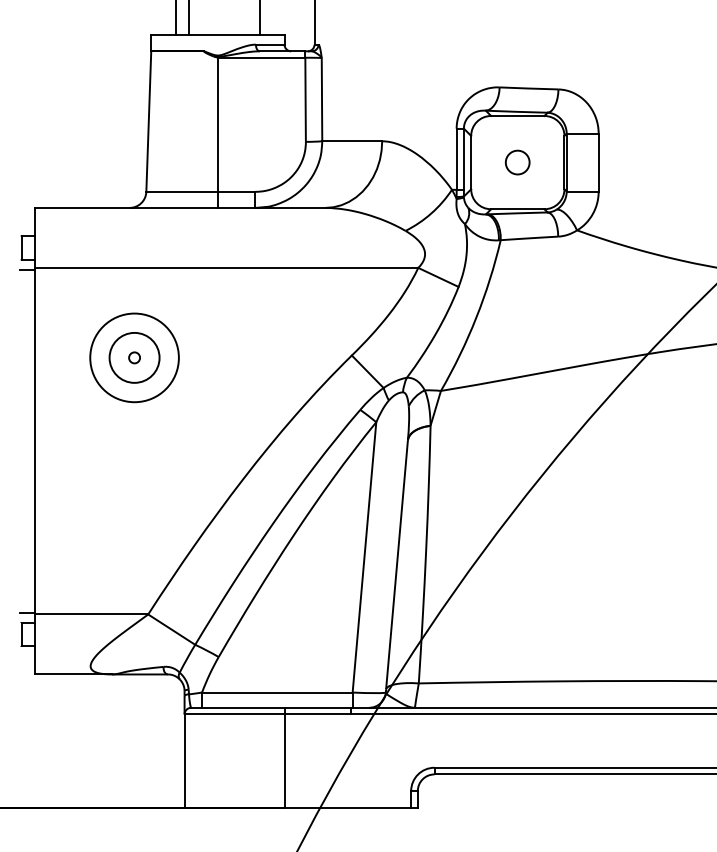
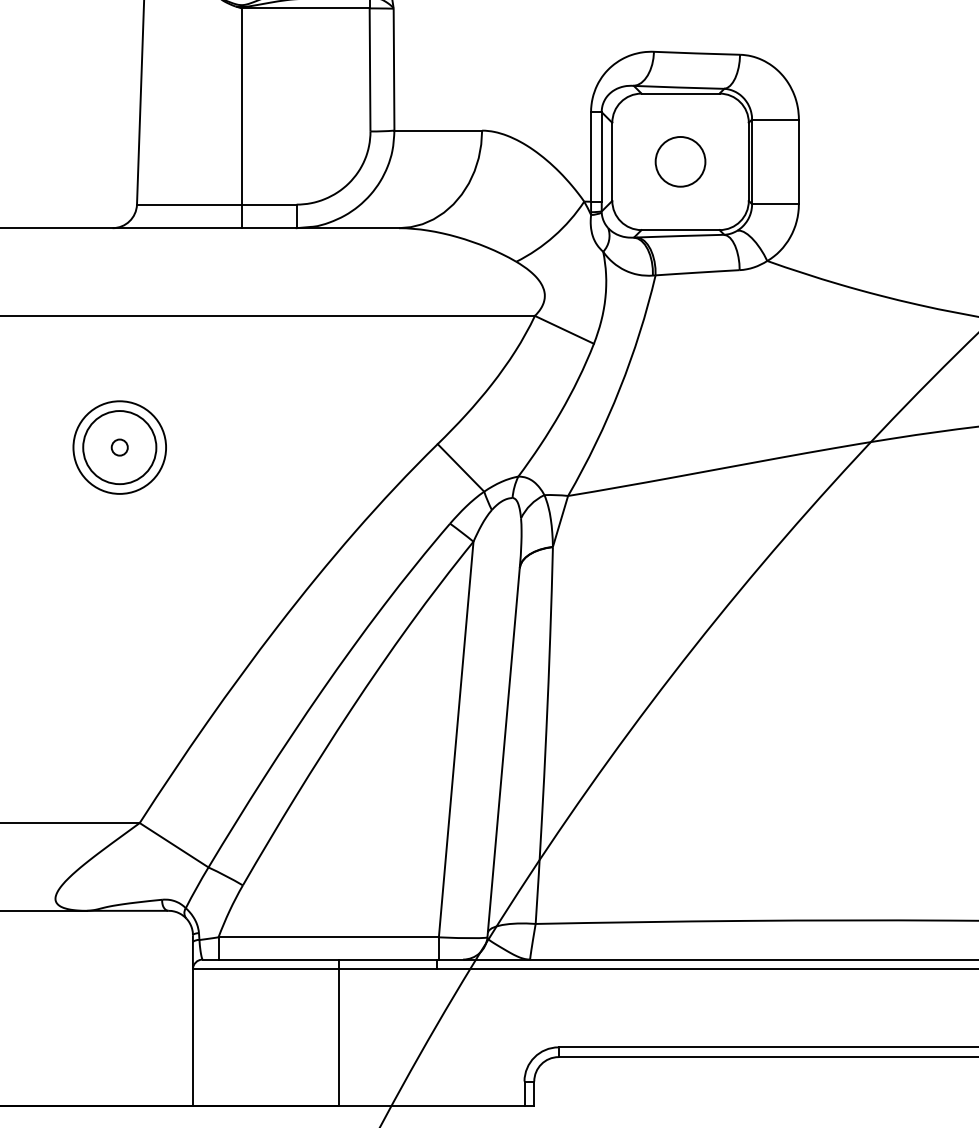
circle: (517, 162) -> (680, 161), size x1.43
circle: (134, 357) -> (119, 447), size x0.71

